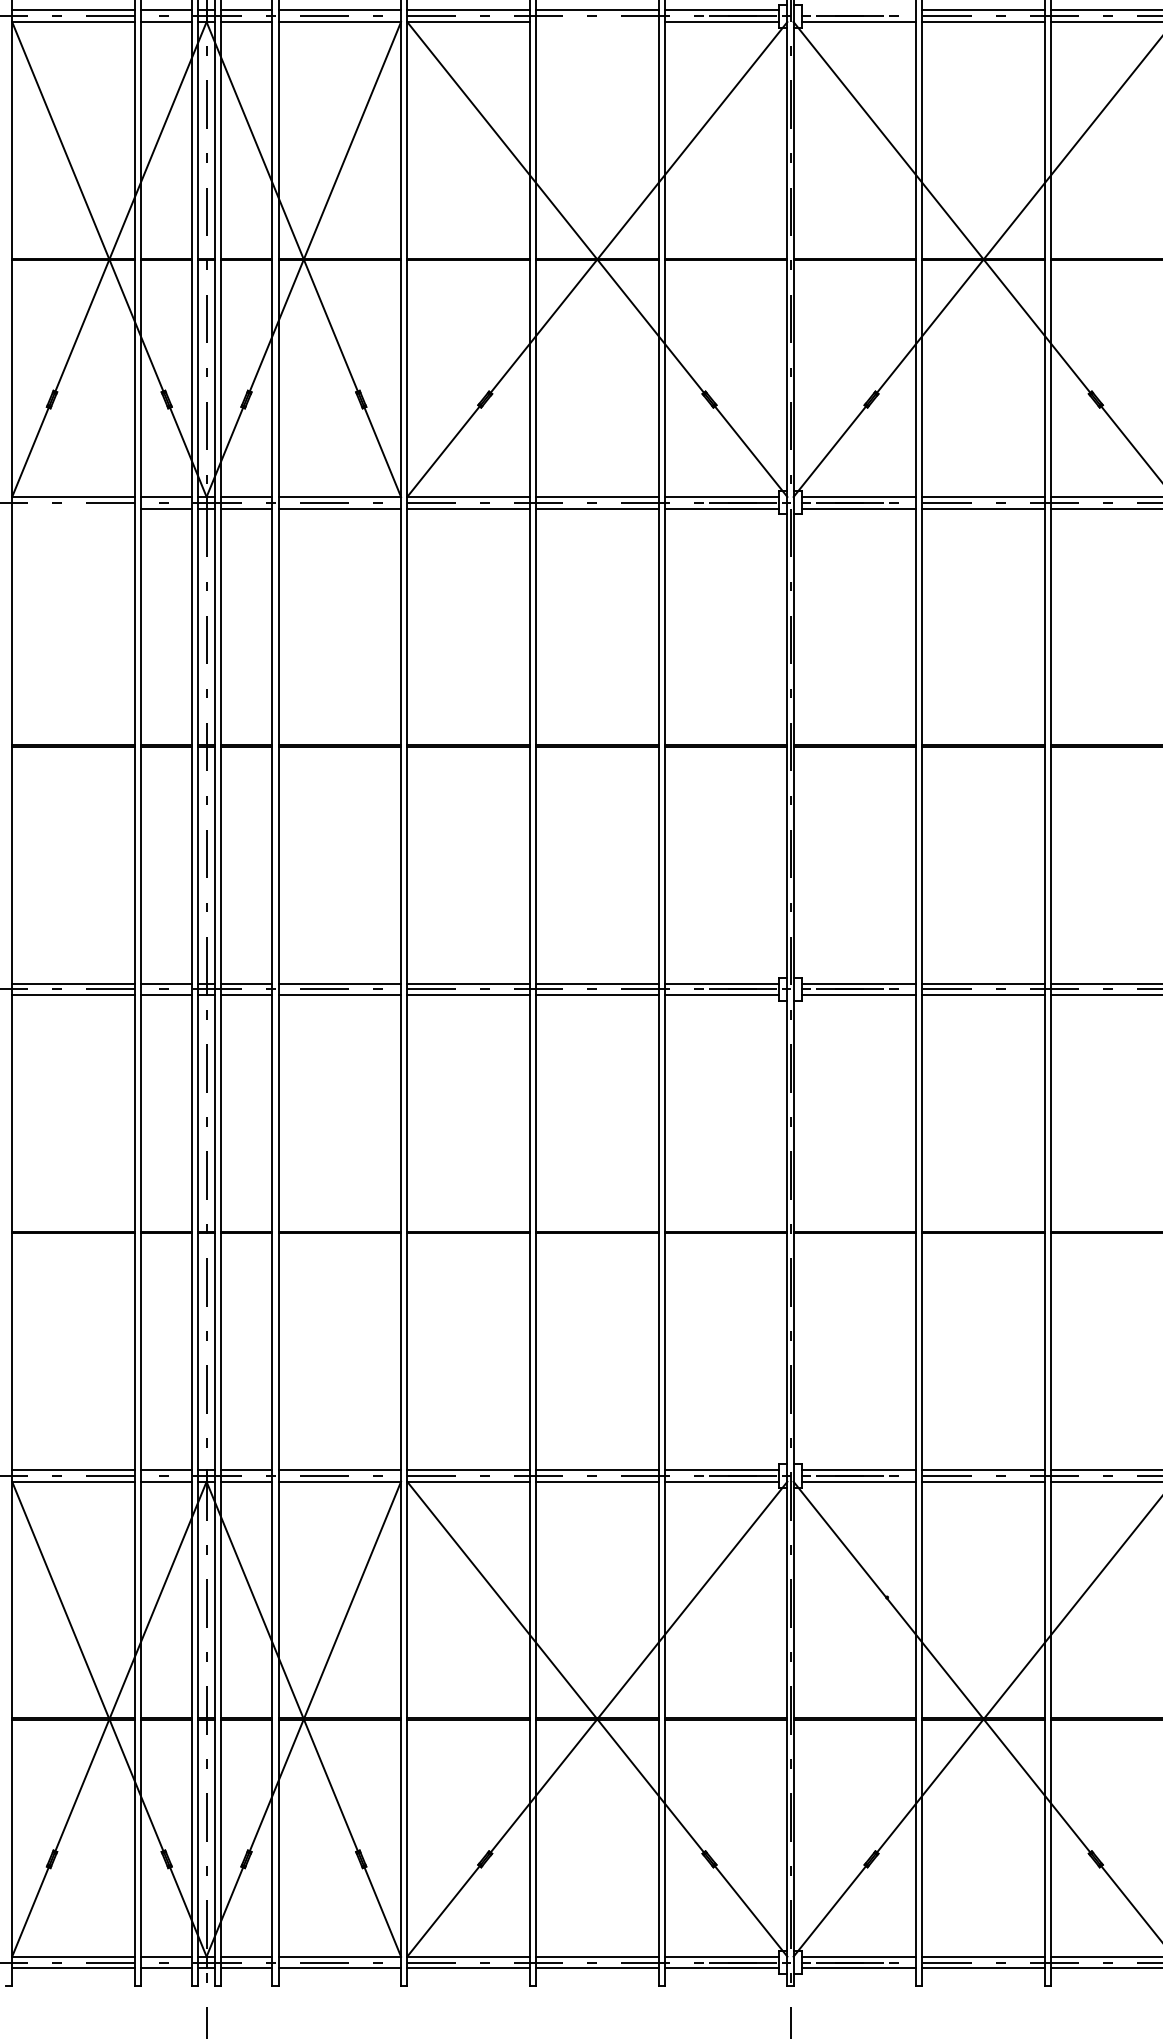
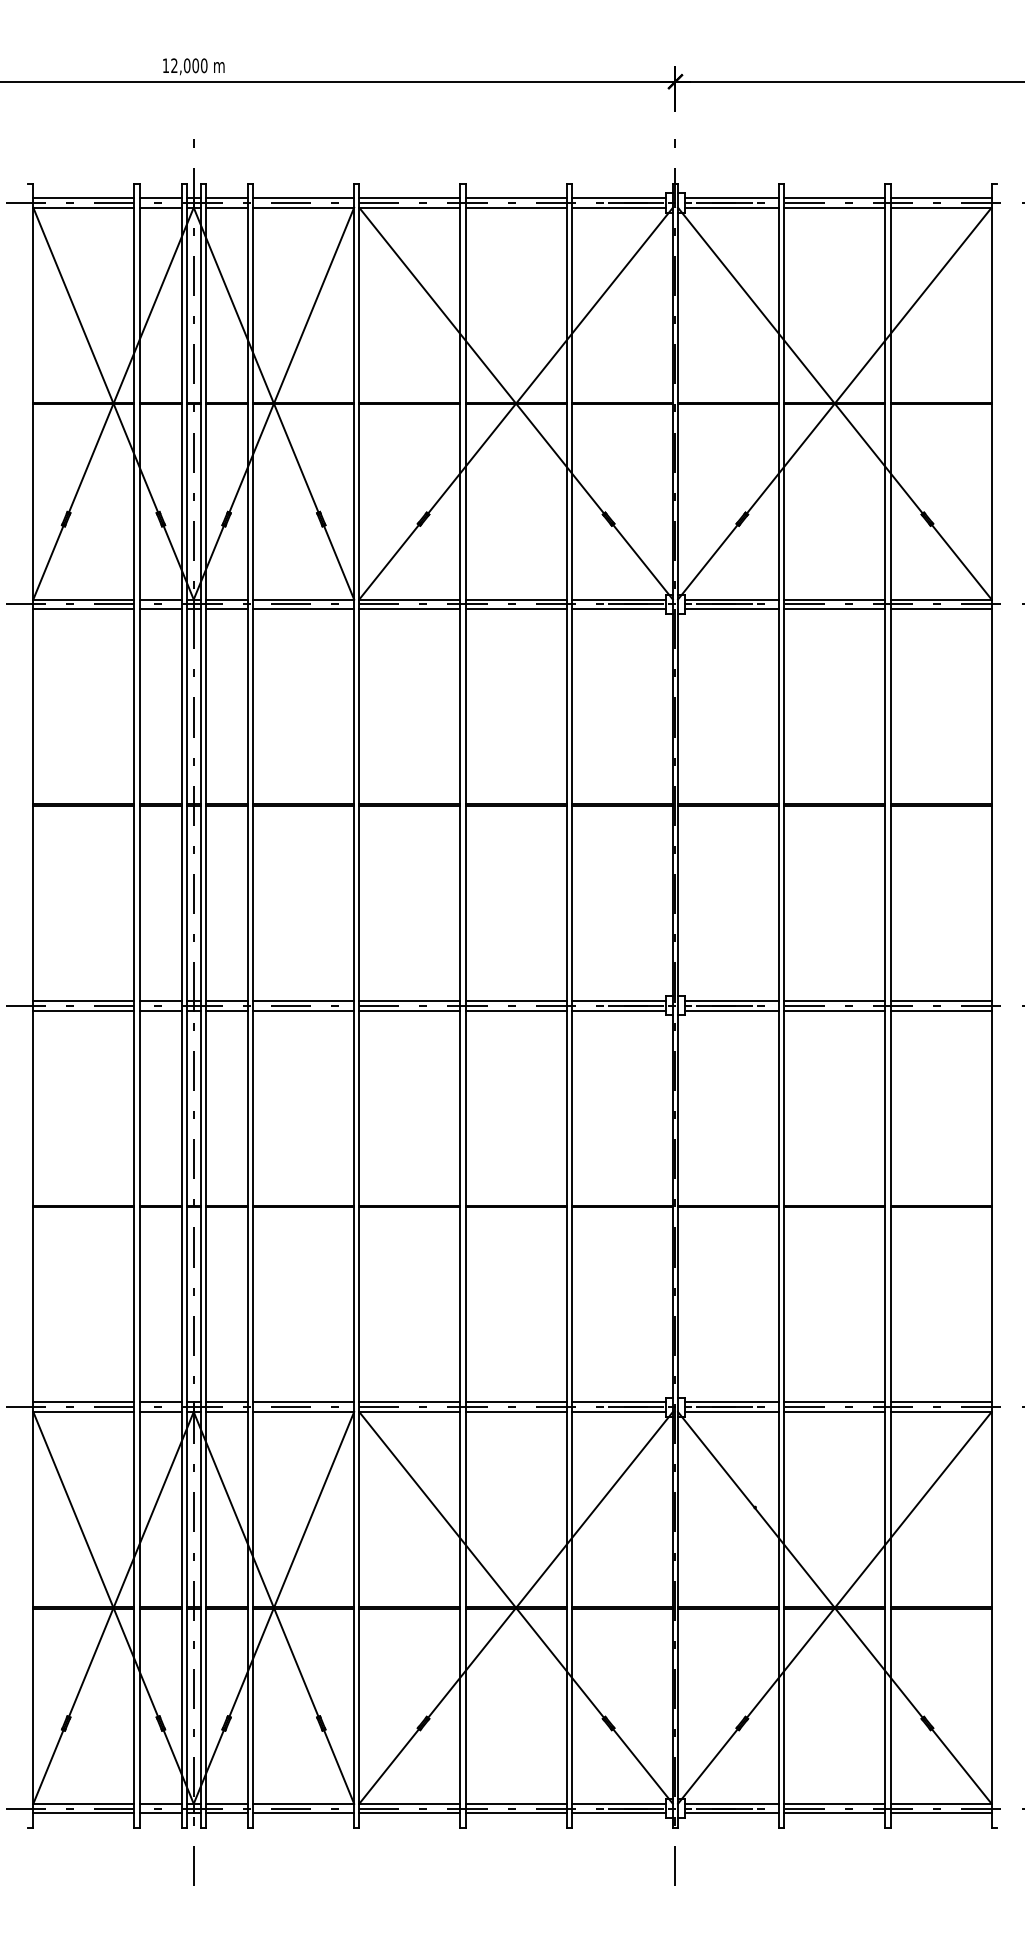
line: (859, 10) -> (732, 198), added
line: (596, 21) -> (515, 207), added
line: (72, 509) -> (83, 609), added

